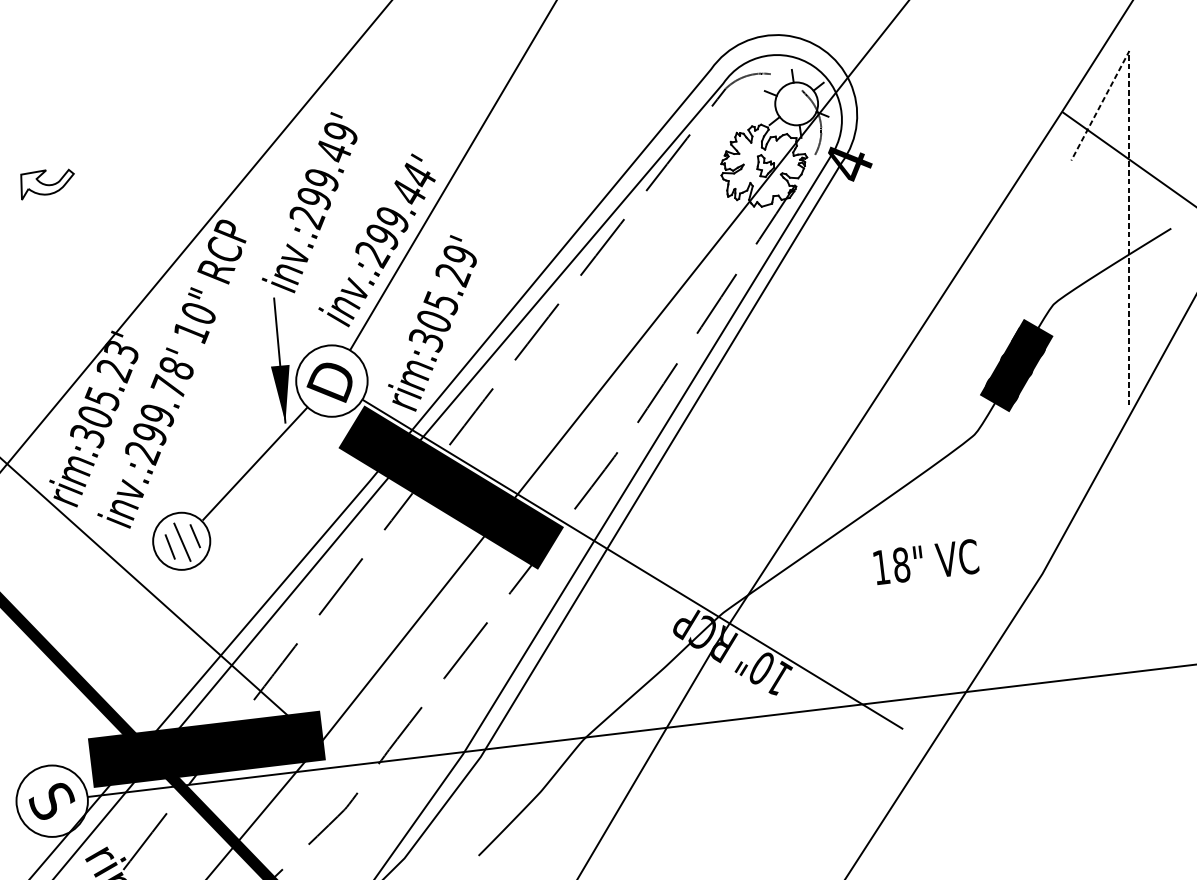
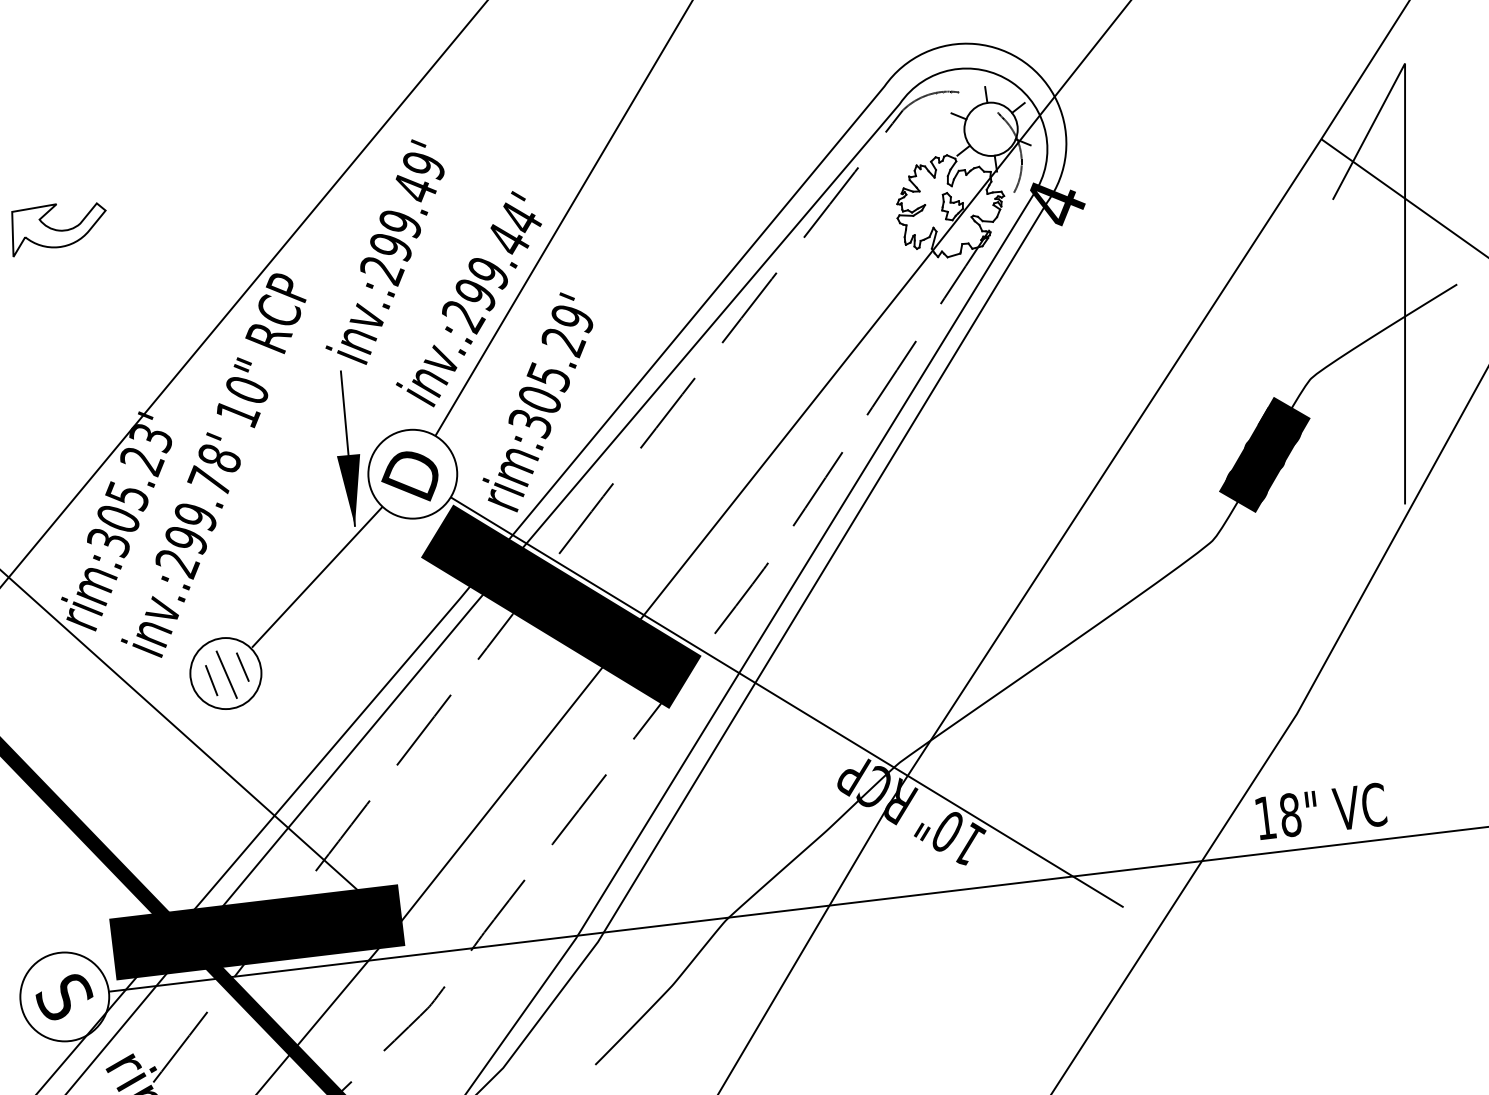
line: (1129, 165) -> (1405, 205), dashed -> solid
part: (47, 184) -> (58, 229), size x1.43
text: (926, 561) -> (1321, 810), moved

